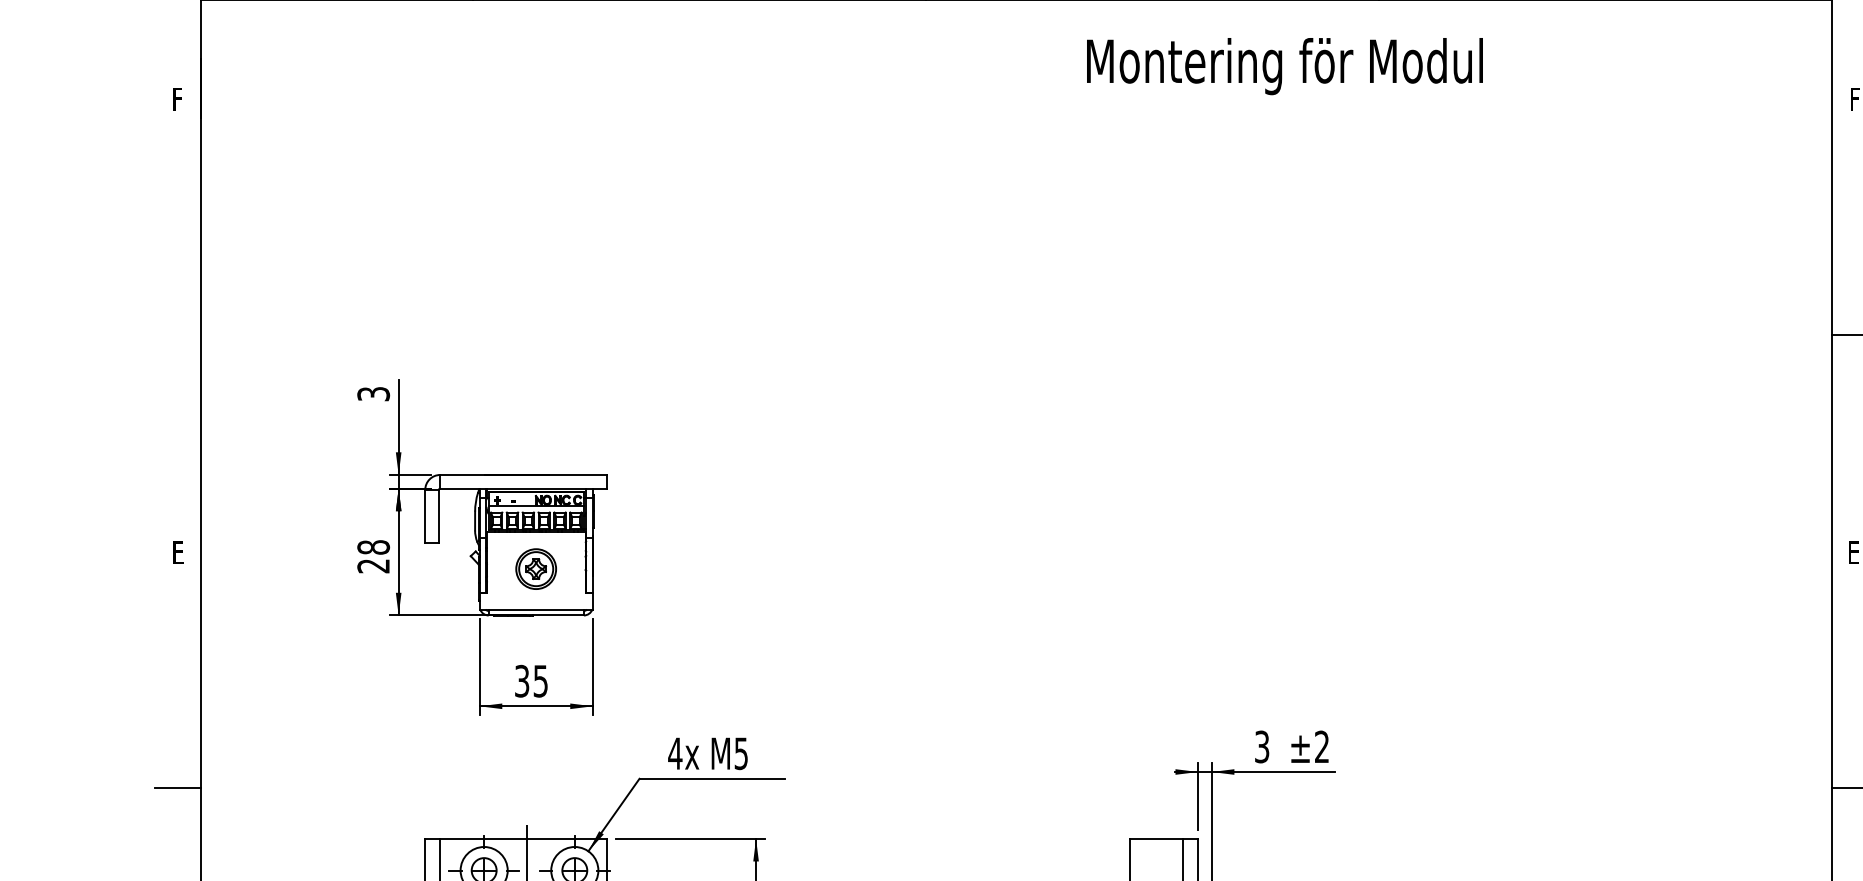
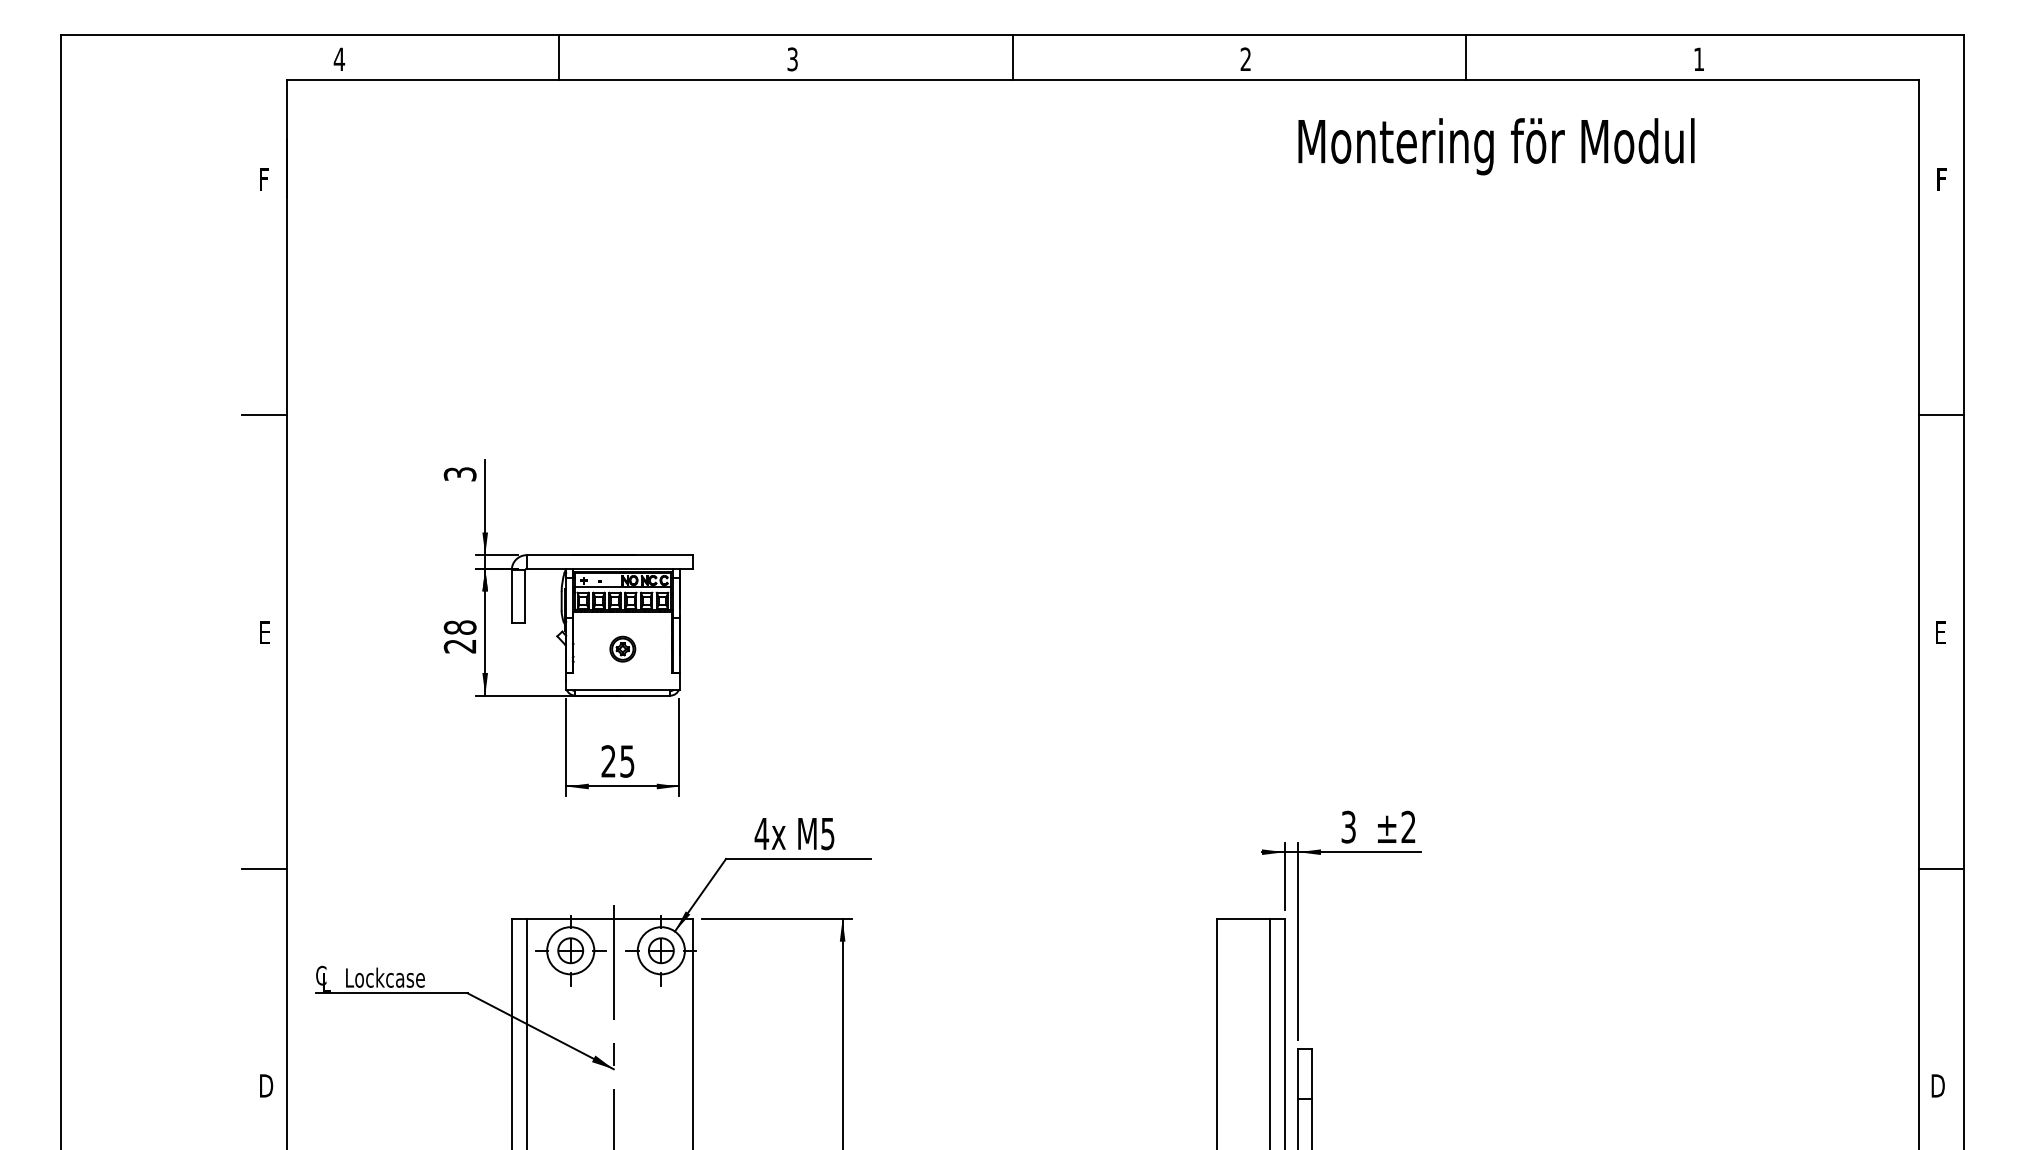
text: (1284, 66) -> (1496, 146), moved
line: (177, 335) -> (264, 415), added
part: (535, 568) -> (622, 648), size x0.62
text: (521, 681) -> (608, 761), 35 -> 25

